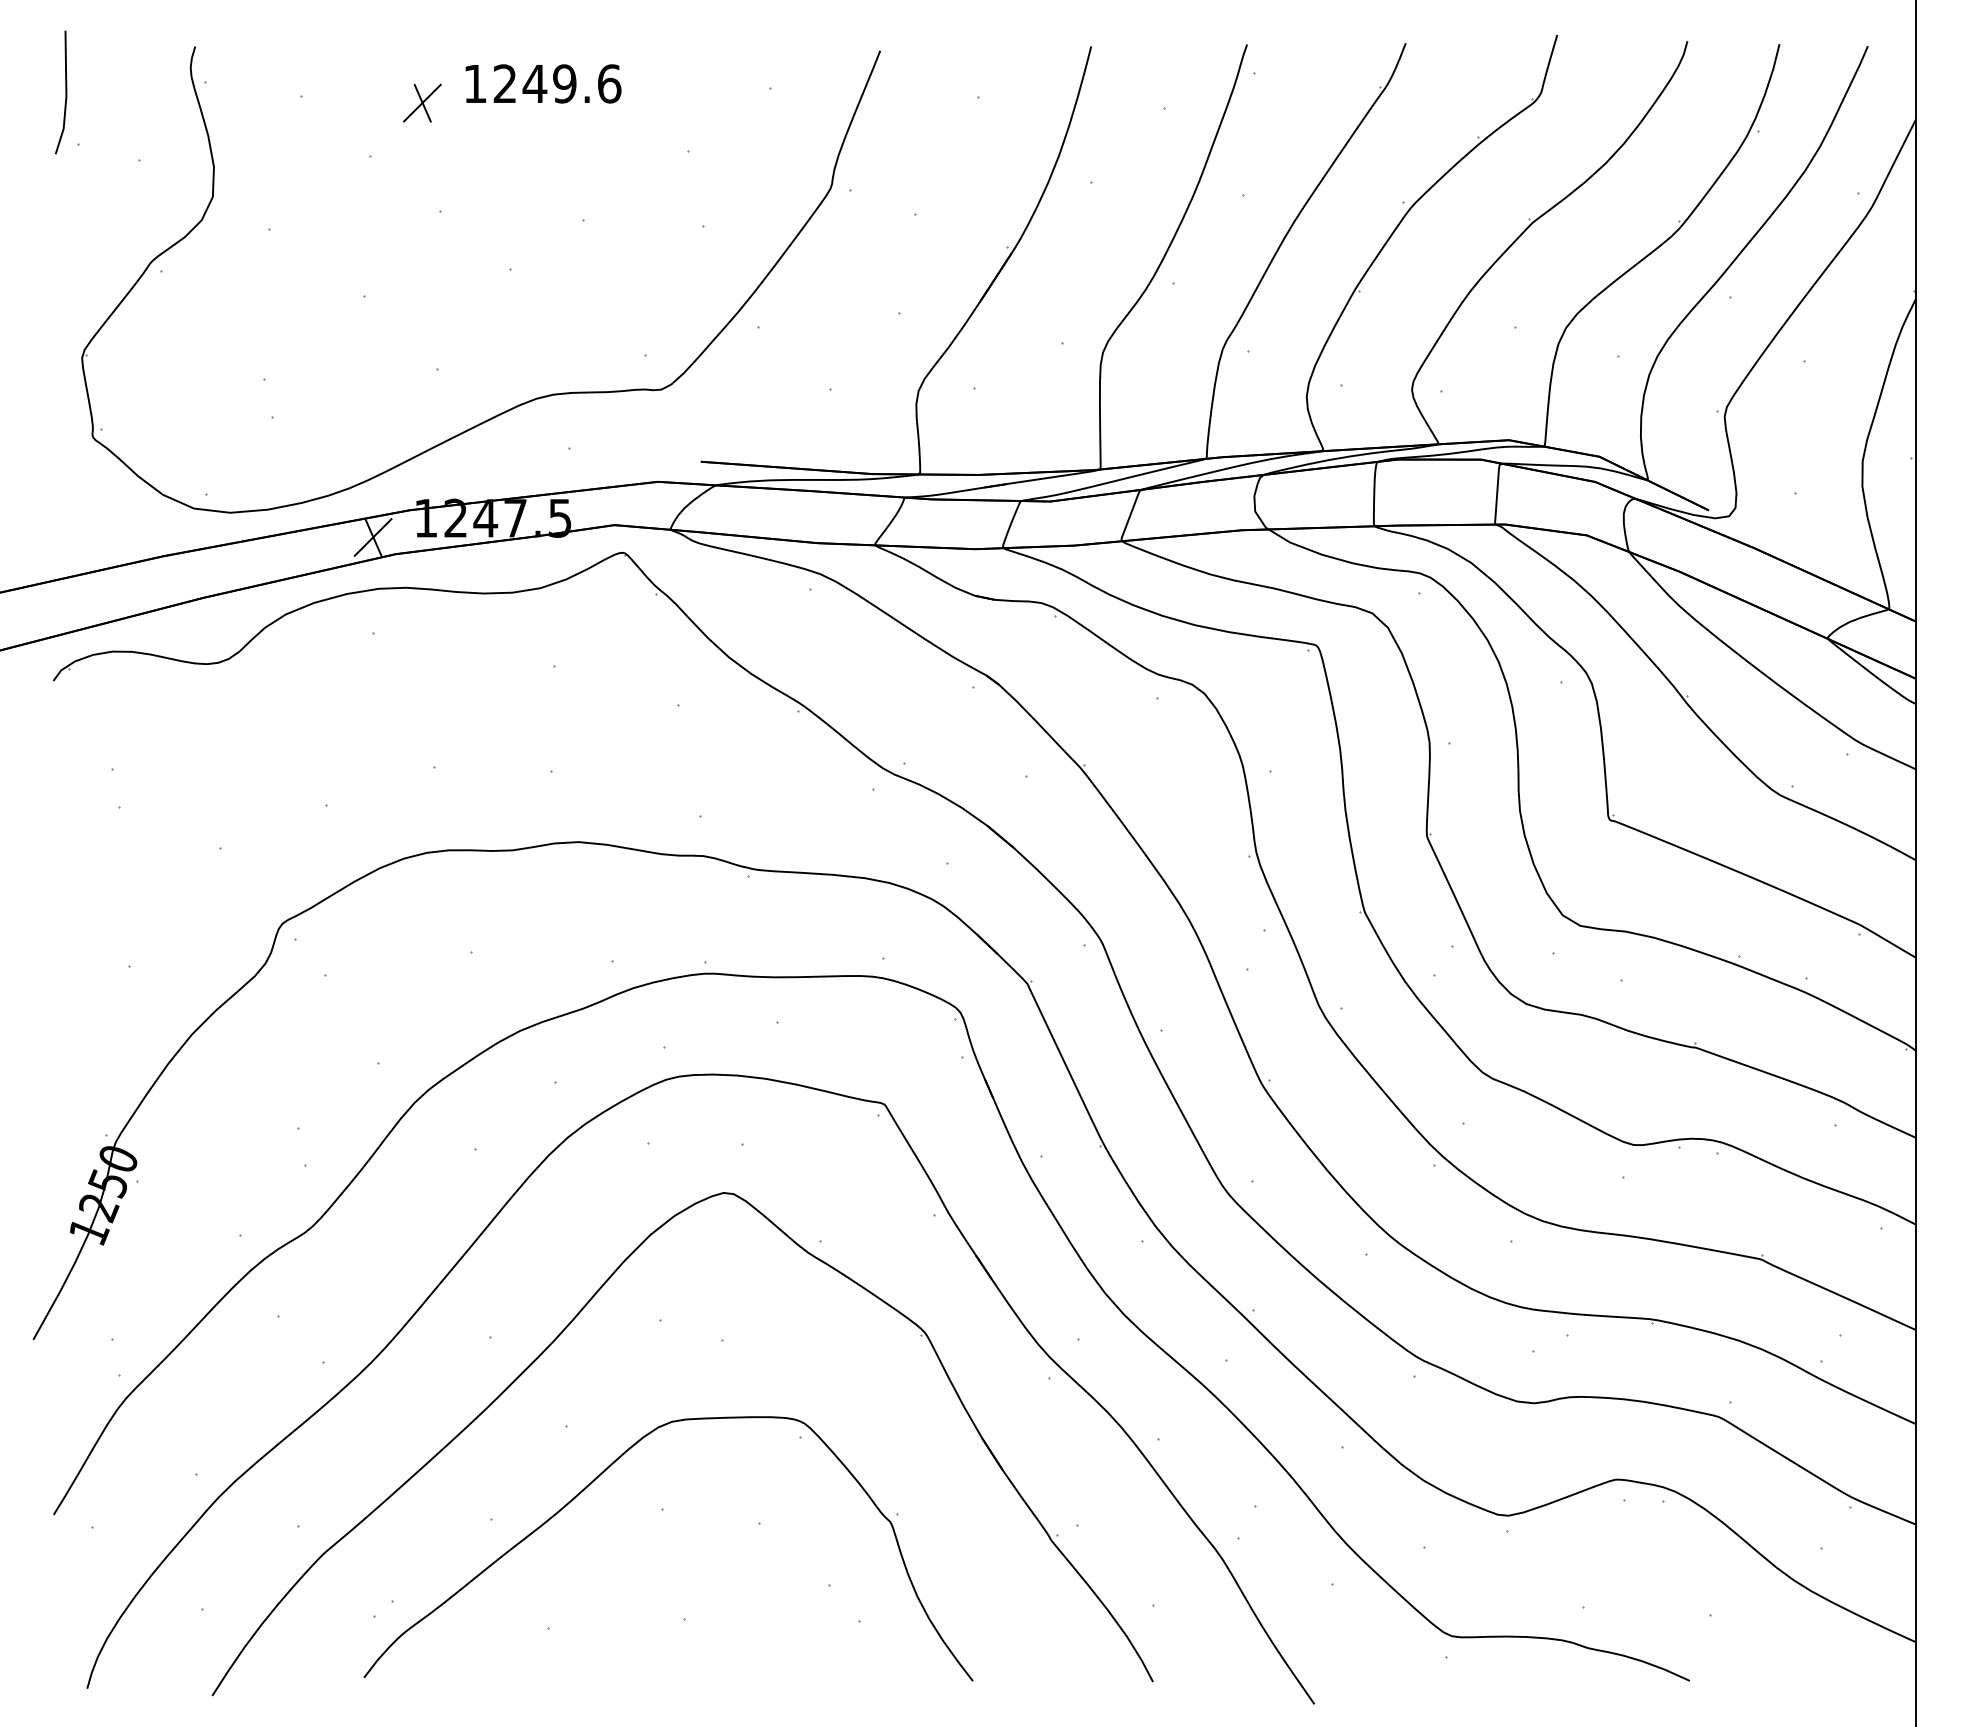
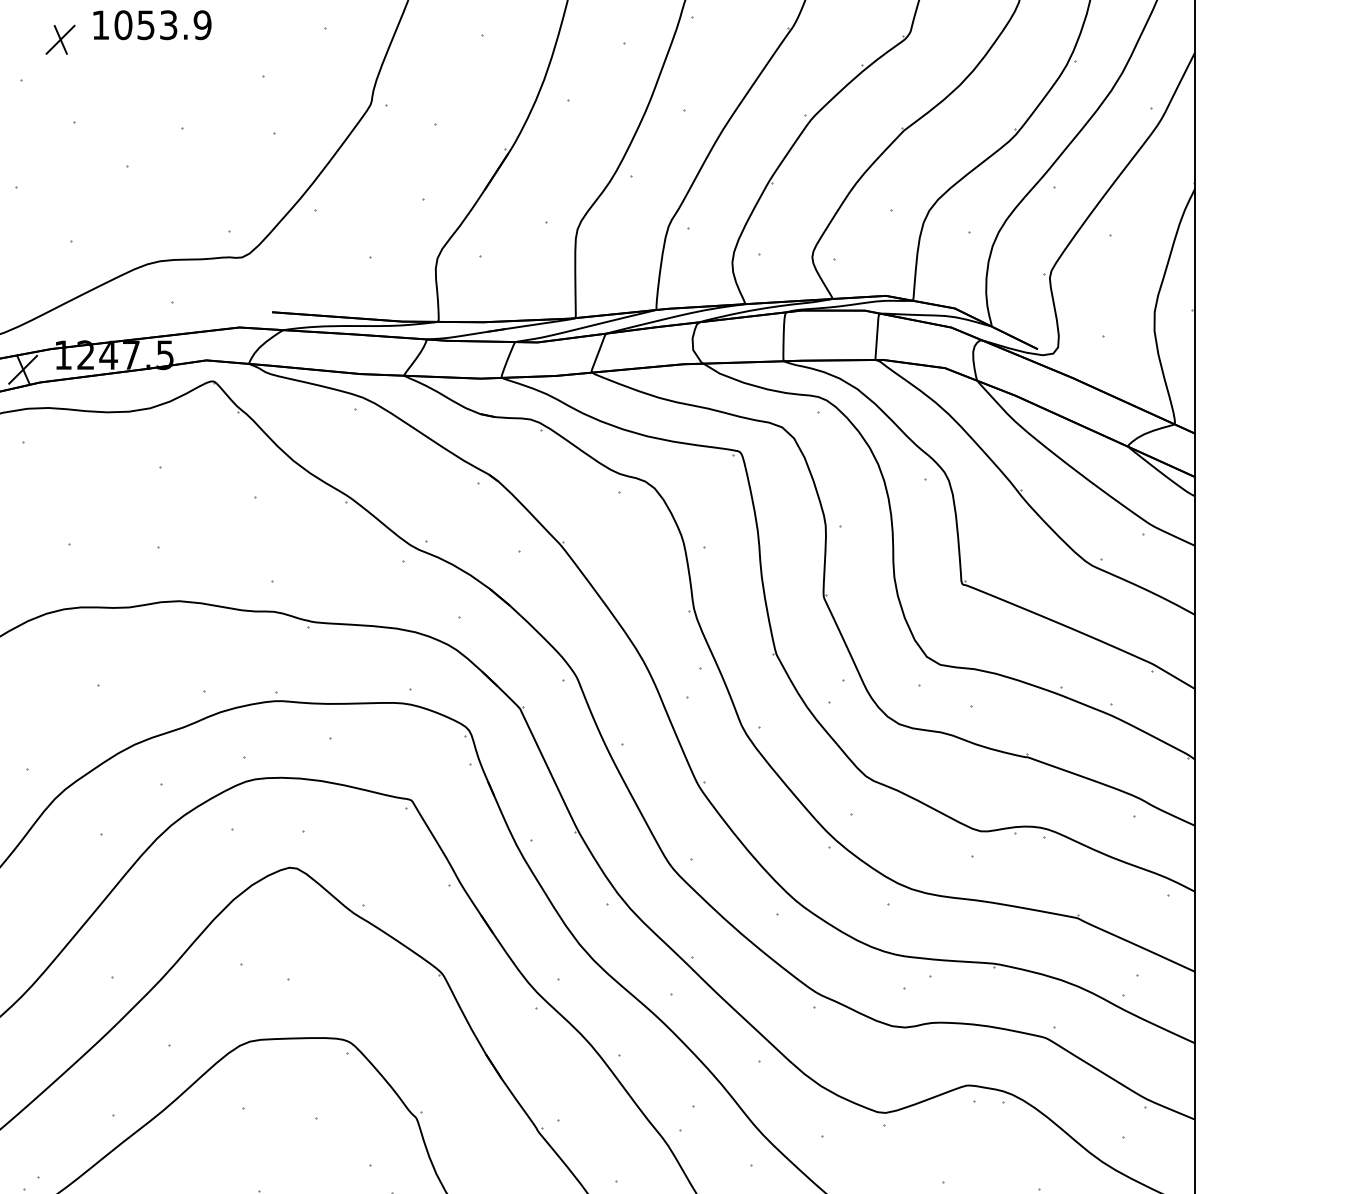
text: (557, 83) -> (163, 24), 1249.6 -> 1053.9

